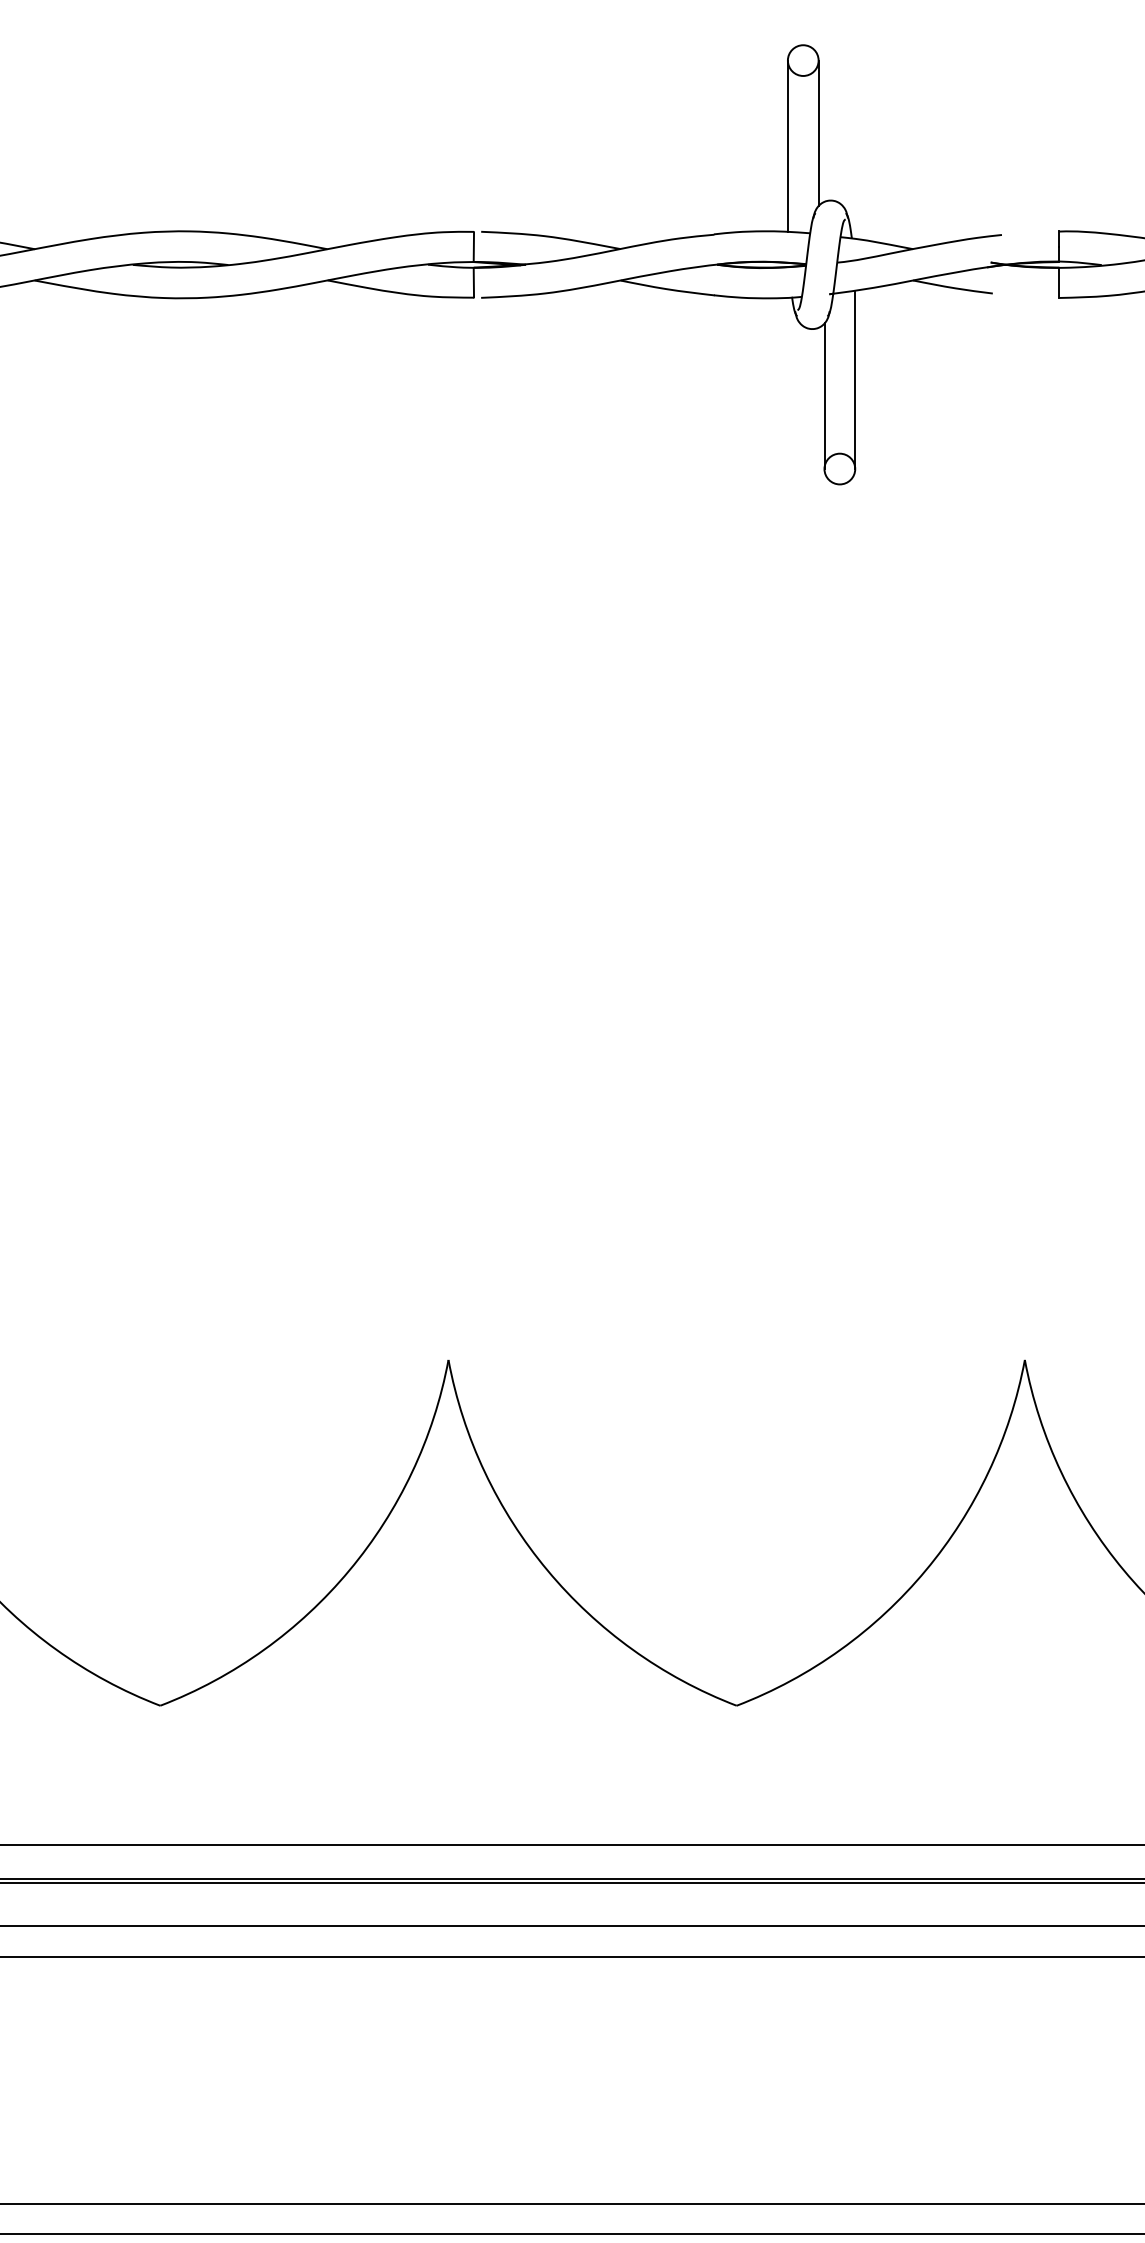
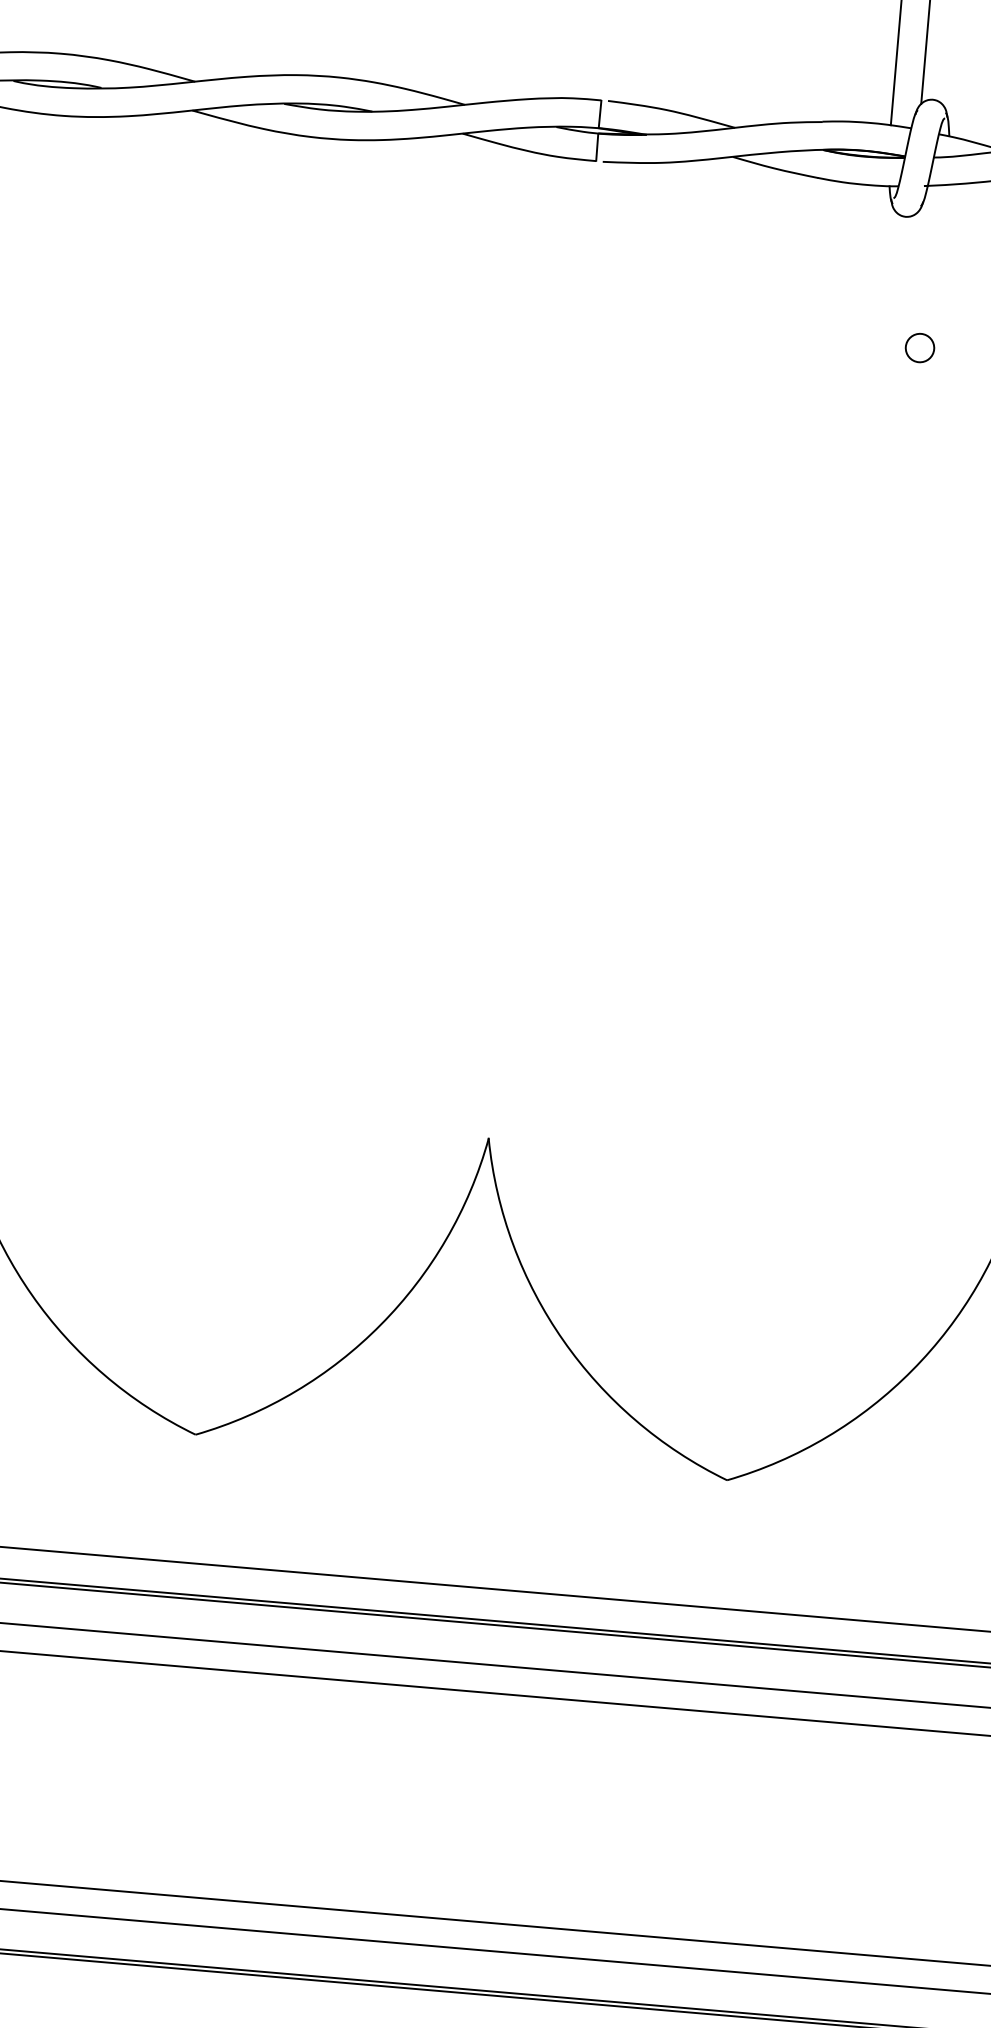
line: (855, 379) -> (941, 266), removed
line: (824, 396) -> (911, 279), removed

